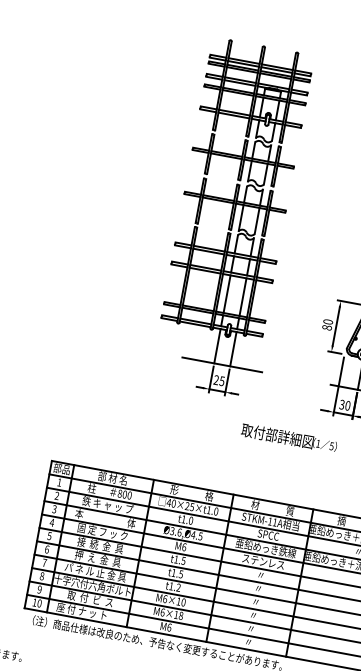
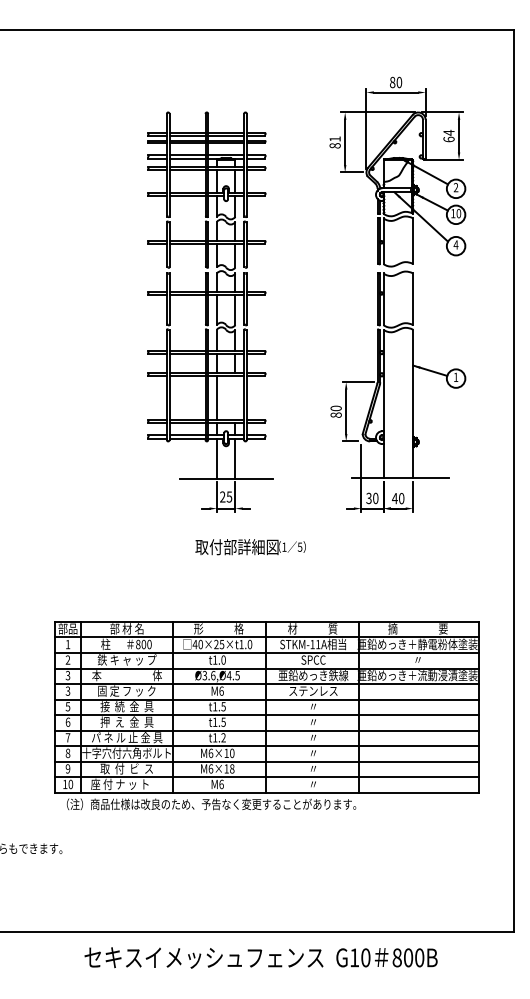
line: (243, 297) -> (235, 398), removed
text: (289, 438) -> (250, 547), moved
text: (51, 522) -> (67, 690), 4 -> 3

